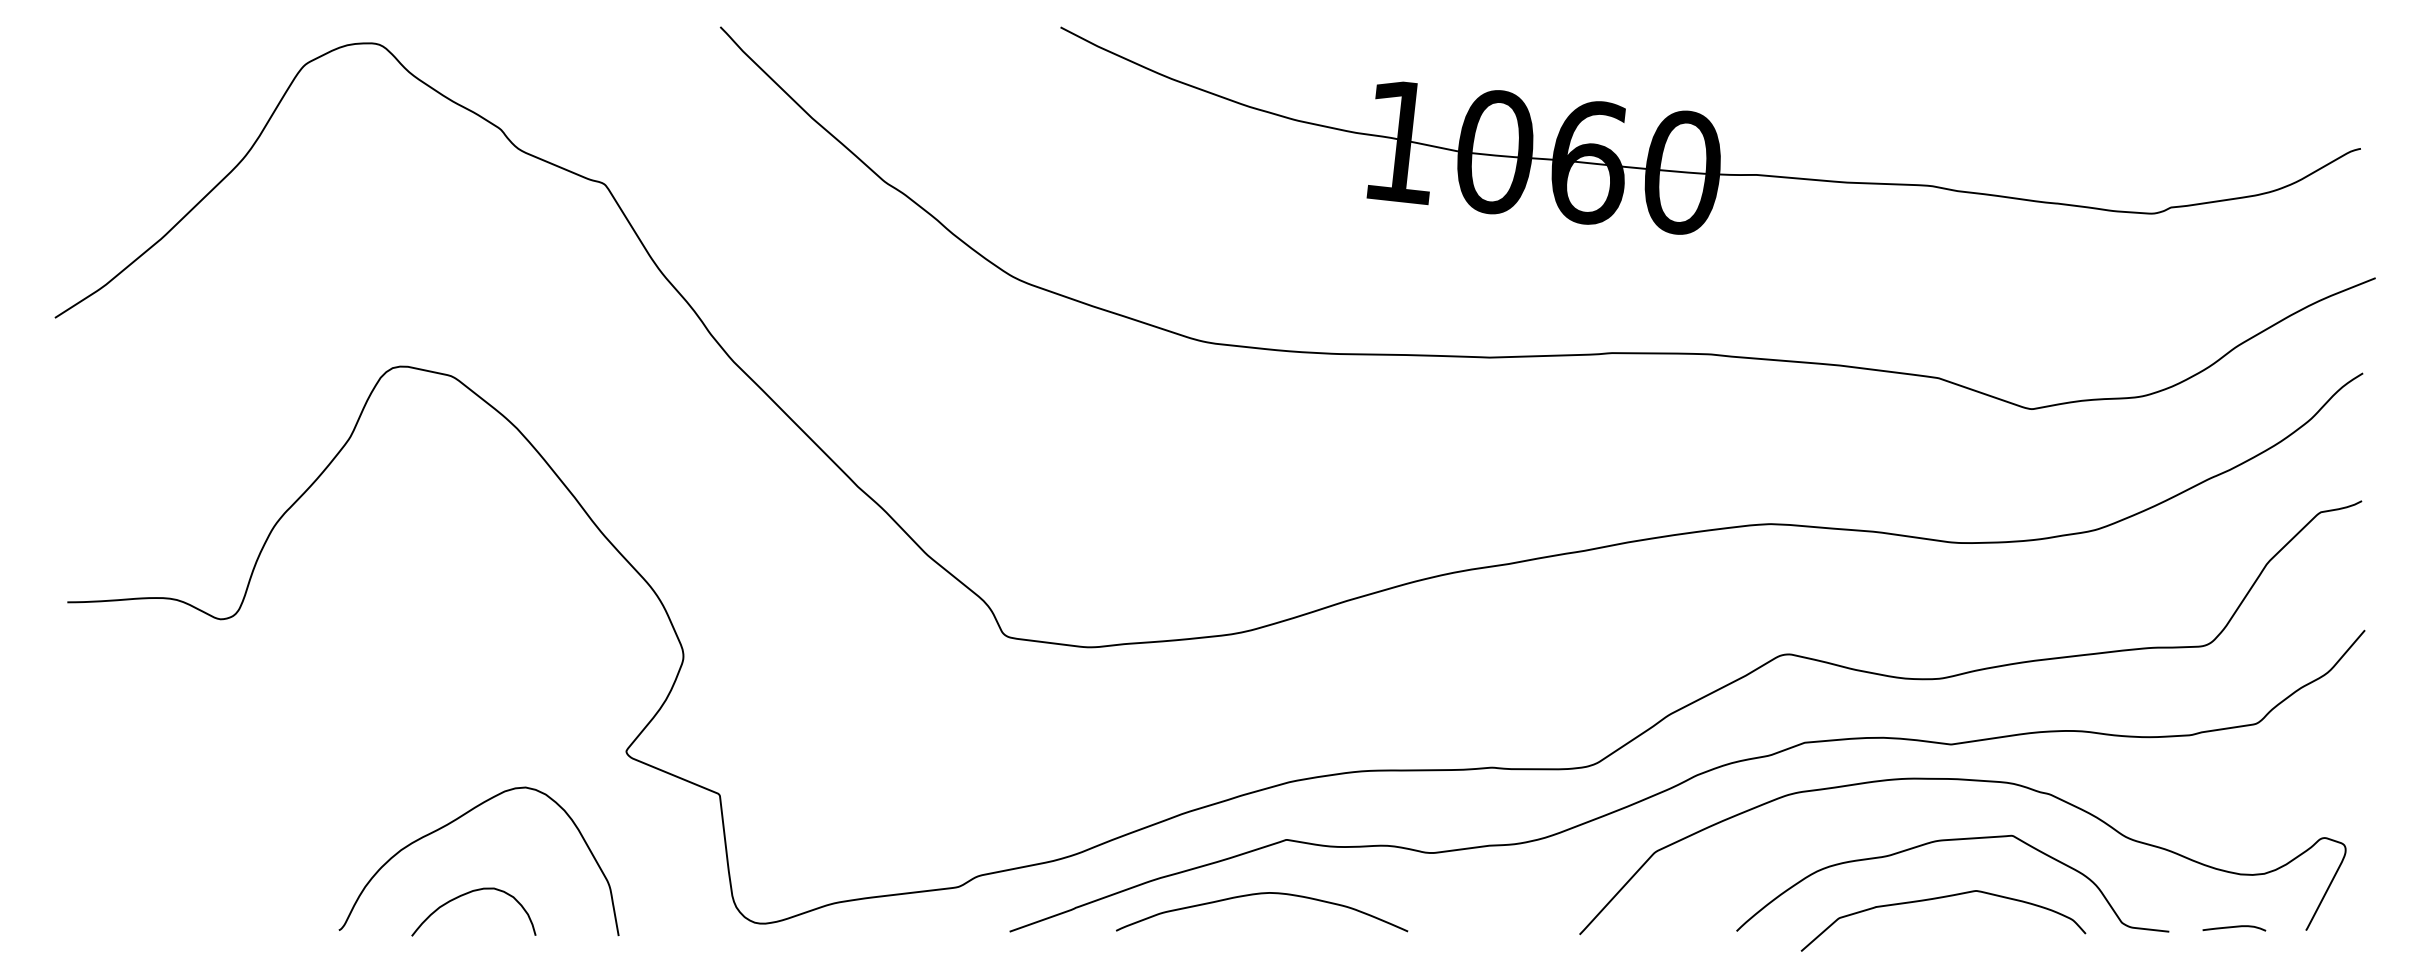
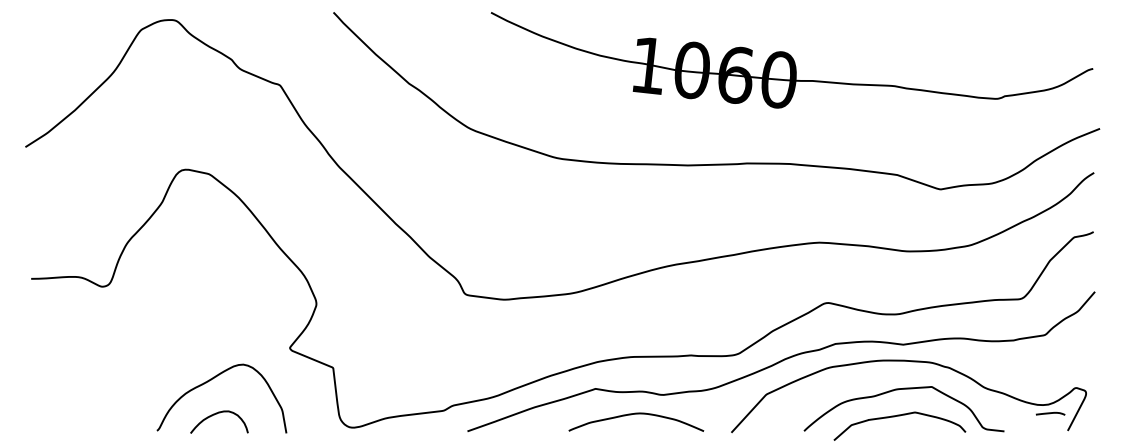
curve: (1262, 895) -> (636, 414), moved
curve: (2234, 927) -> (1050, 413), moved

